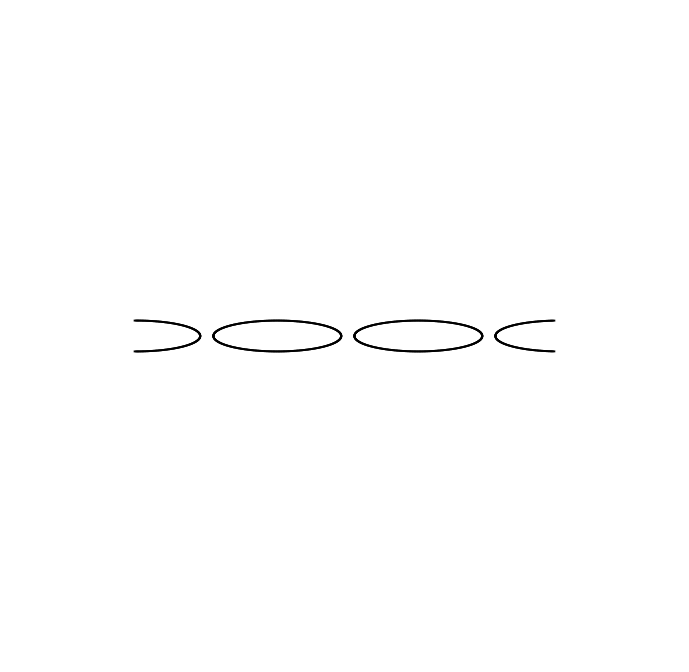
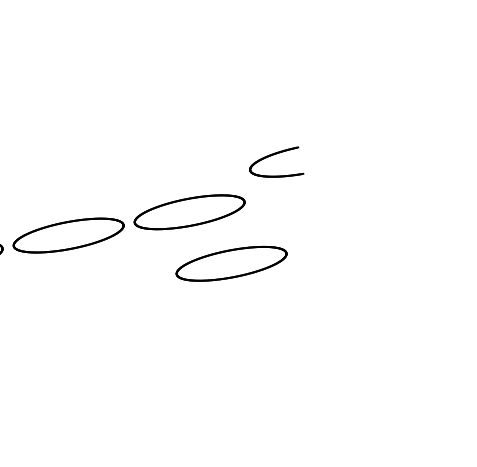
part: (523, 324) -> (272, 155), moved
part: (454, 402) -> (231, 263), added

